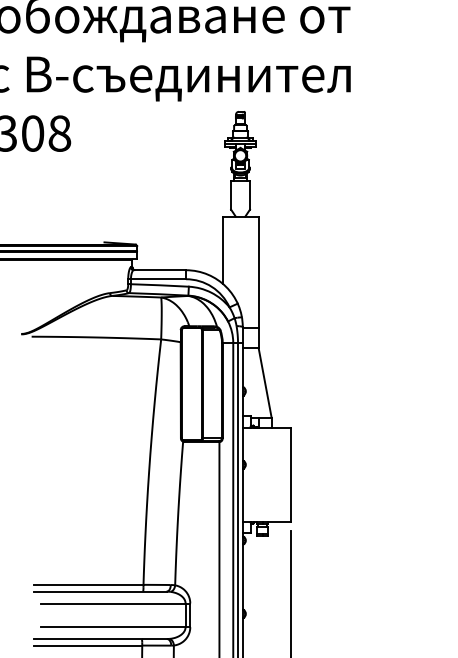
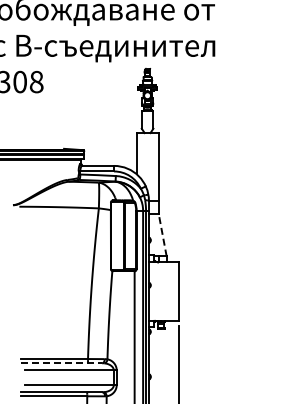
line: (264, 383) -> (162, 235), solid -> dashed
line: (100, 592) -> (61, 363), solid -> dashed

